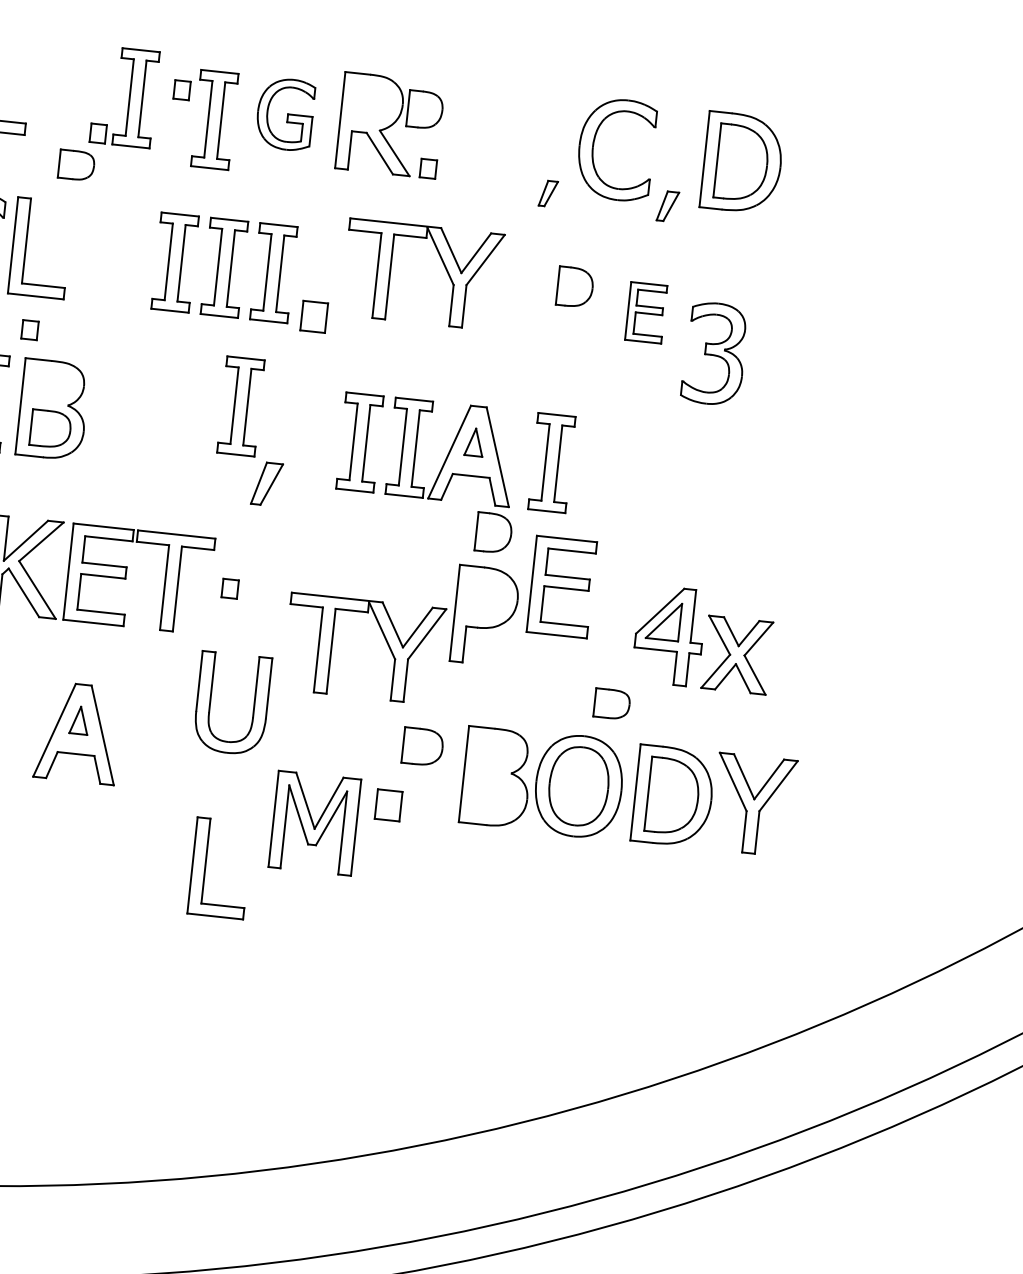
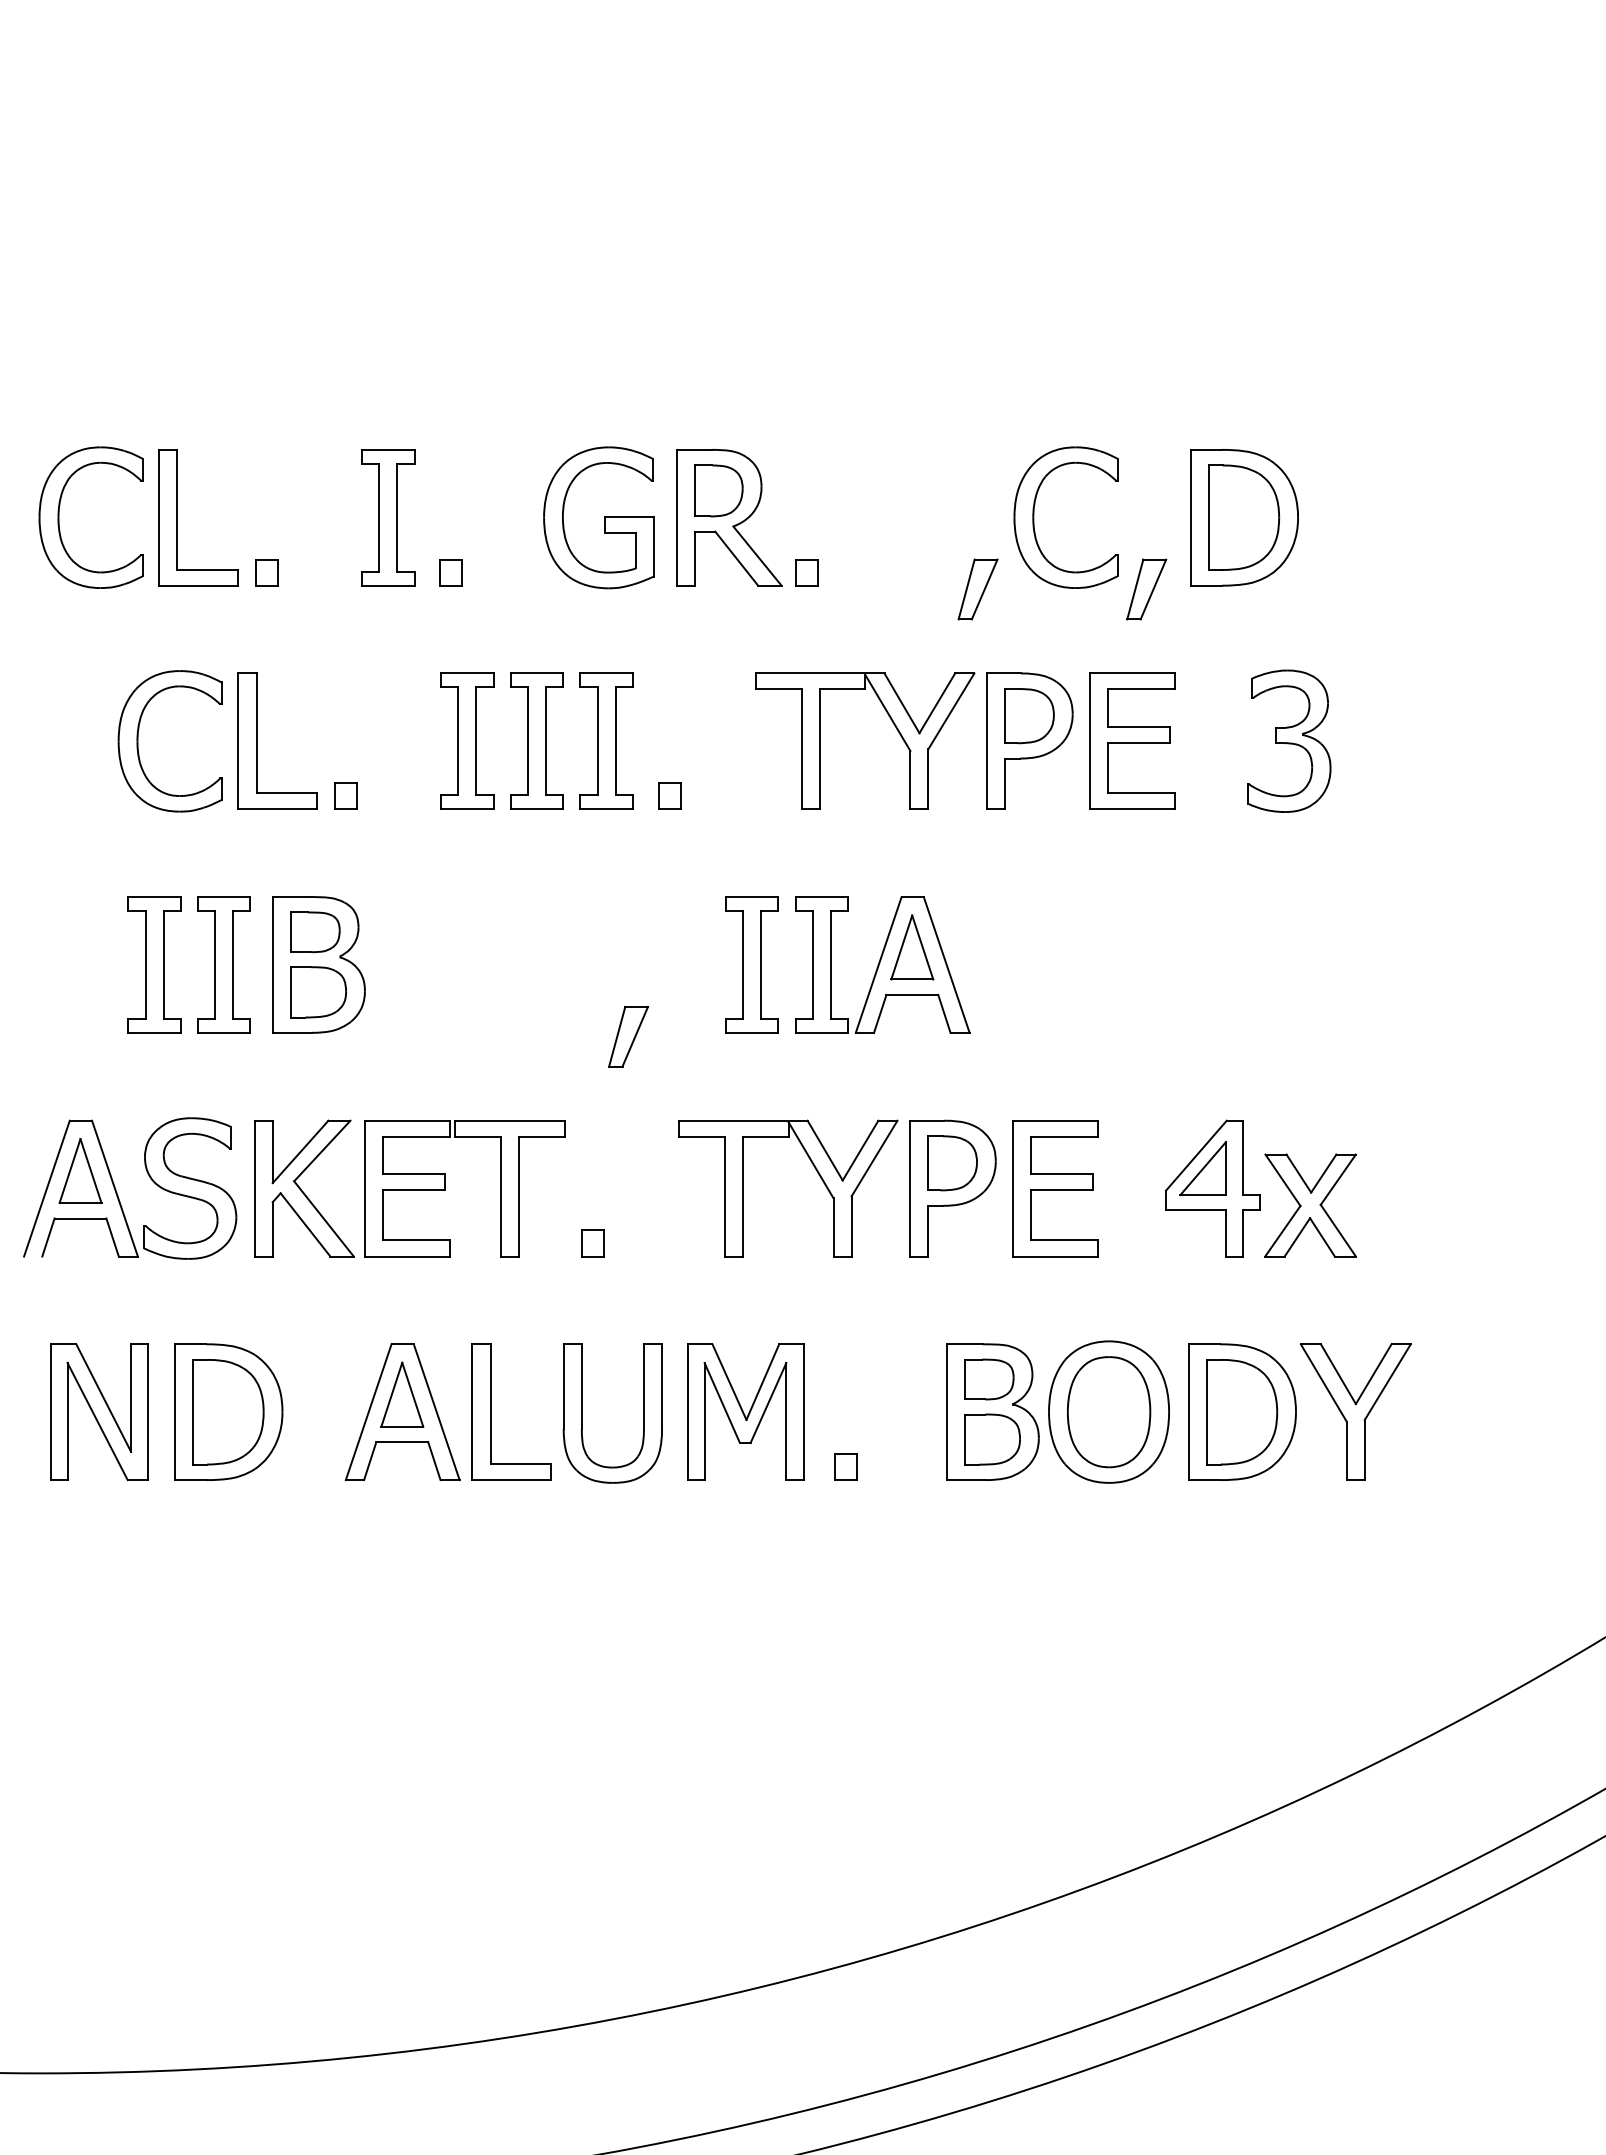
part: (181, 90) -> (450, 572), moved
part: (425, 109) -> (718, 490), moved
part: (285, 114) -> (598, 517), size x1.43
part: (214, 119) -> (501, 535), removed
part: (98, 133) -> (266, 572), moved
part: (76, 165) -> (315, 932), moved
part: (547, 193) -> (977, 589), size x1.67
part: (667, 206) -> (1146, 589), size x1.43
part: (442, 262) -> (891, 721), moved
part: (573, 304) -> (1029, 740), added
part: (646, 312) -> (1132, 740), size x1.67
part: (314, 316) -> (669, 795), size x0.62
part: (29, 329) -> (345, 795), moved
part: (715, 353) -> (1289, 740), moved
part: (240, 405) -> (580, 931), removed
part: (474, 442) -> (912, 947), size x1.67
part: (551, 462) -> (1022, 964), removed
part: (493, 533) -> (952, 1163), moved
part: (561, 587) -> (1055, 1188), moved
part: (229, 588) -> (592, 1243), moved
part: (385, 640) -> (817, 1173), moved
part: (210, 701) -> (582, 1413), moved
part: (612, 704) -> (989, 1379), moved
part: (79, 720) -> (402, 1394), size x1.67
part: (422, 746) -> (992, 1439), moved
part: (388, 804) -> (845, 1466), size x0.62
part: (314, 822) -> (745, 1411), moved
part: (206, 866) -> (491, 1411), moved

